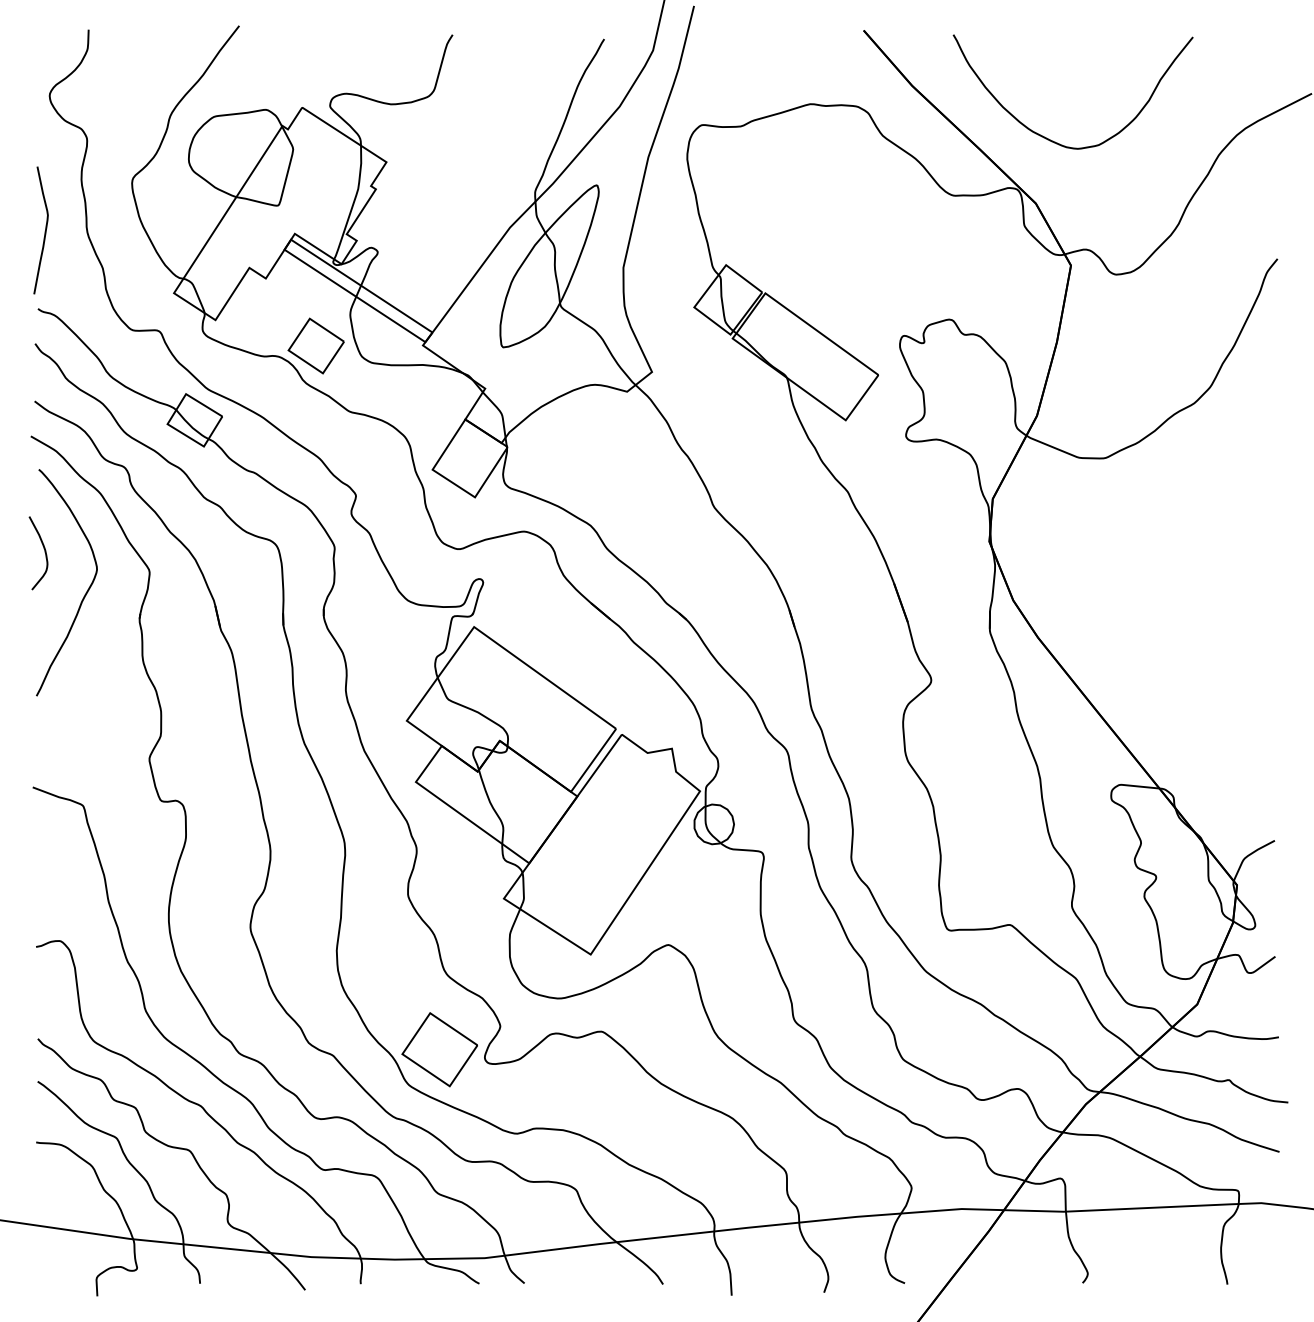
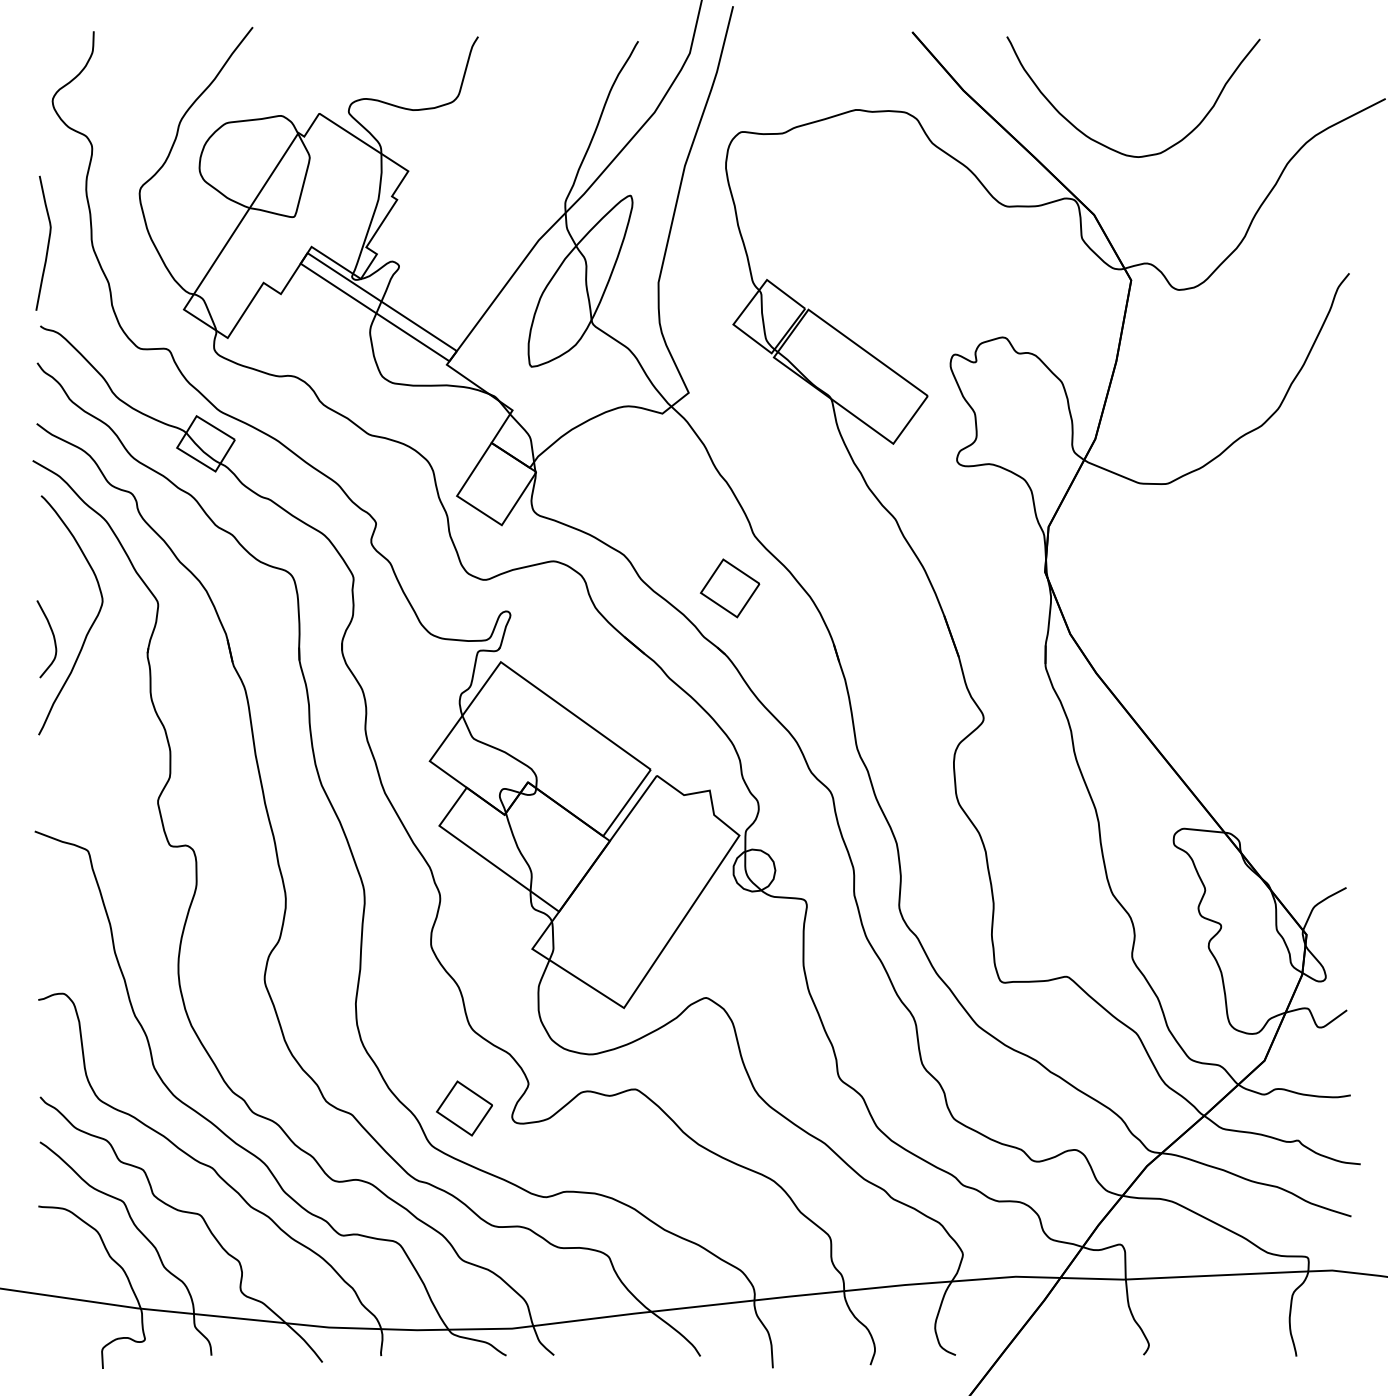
part: (316, 346) -> (730, 588), moved
curve: (44, 553) -> (53, 639), moved
part: (439, 1049) -> (464, 1108), size x0.7

